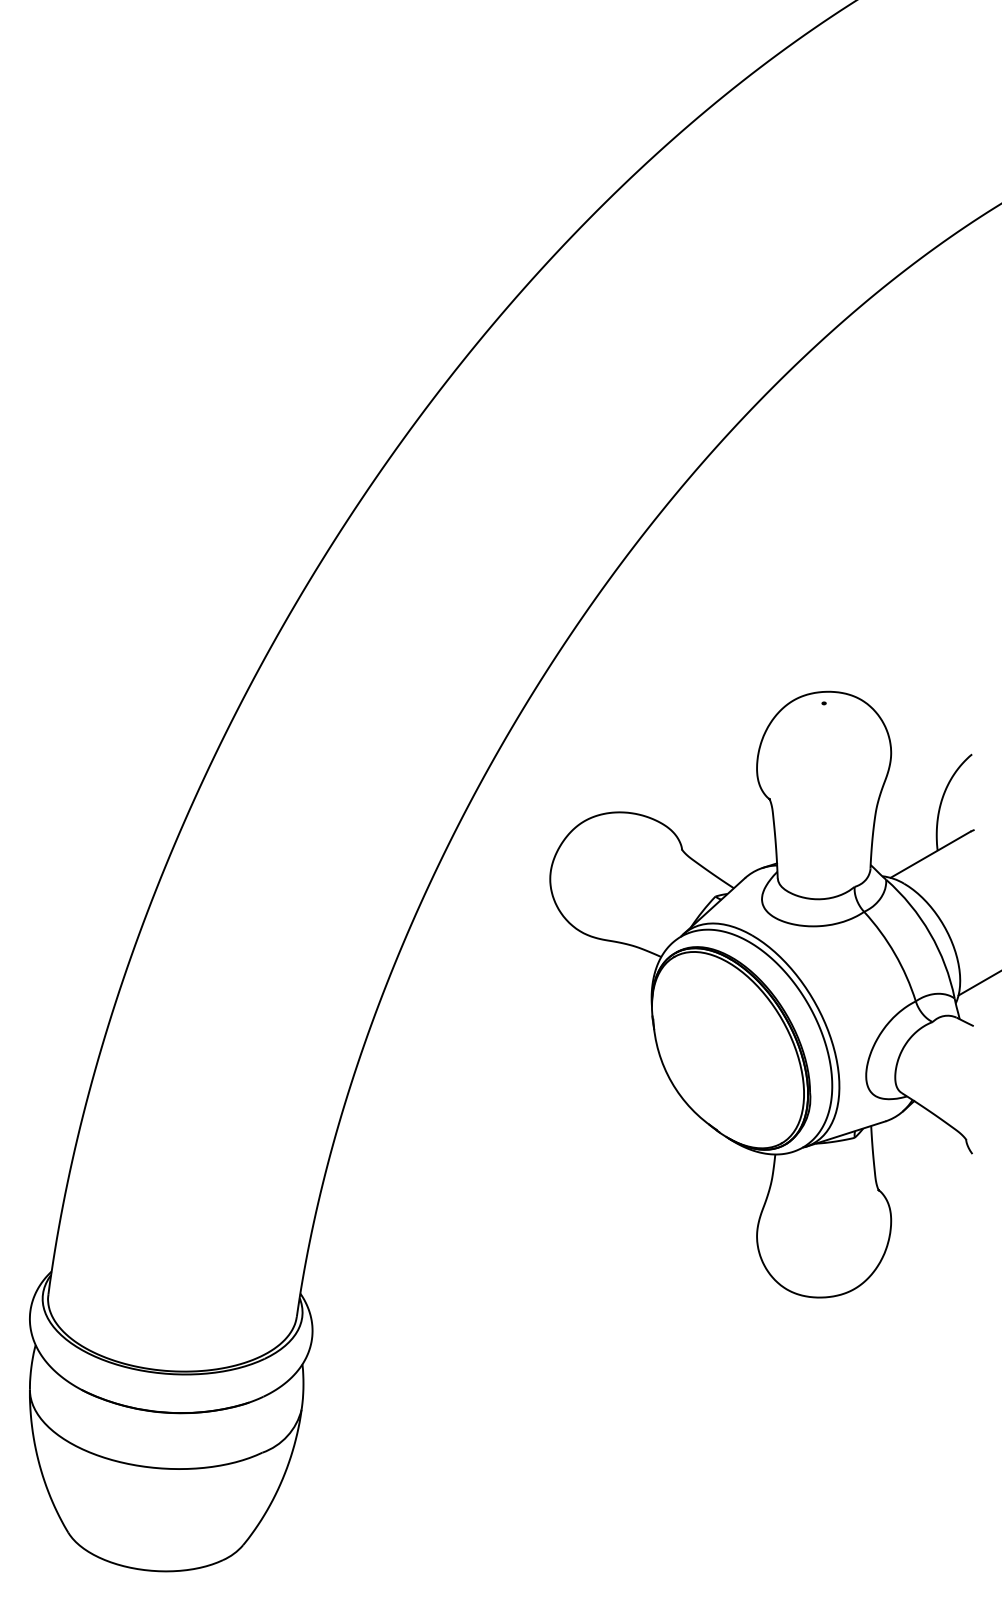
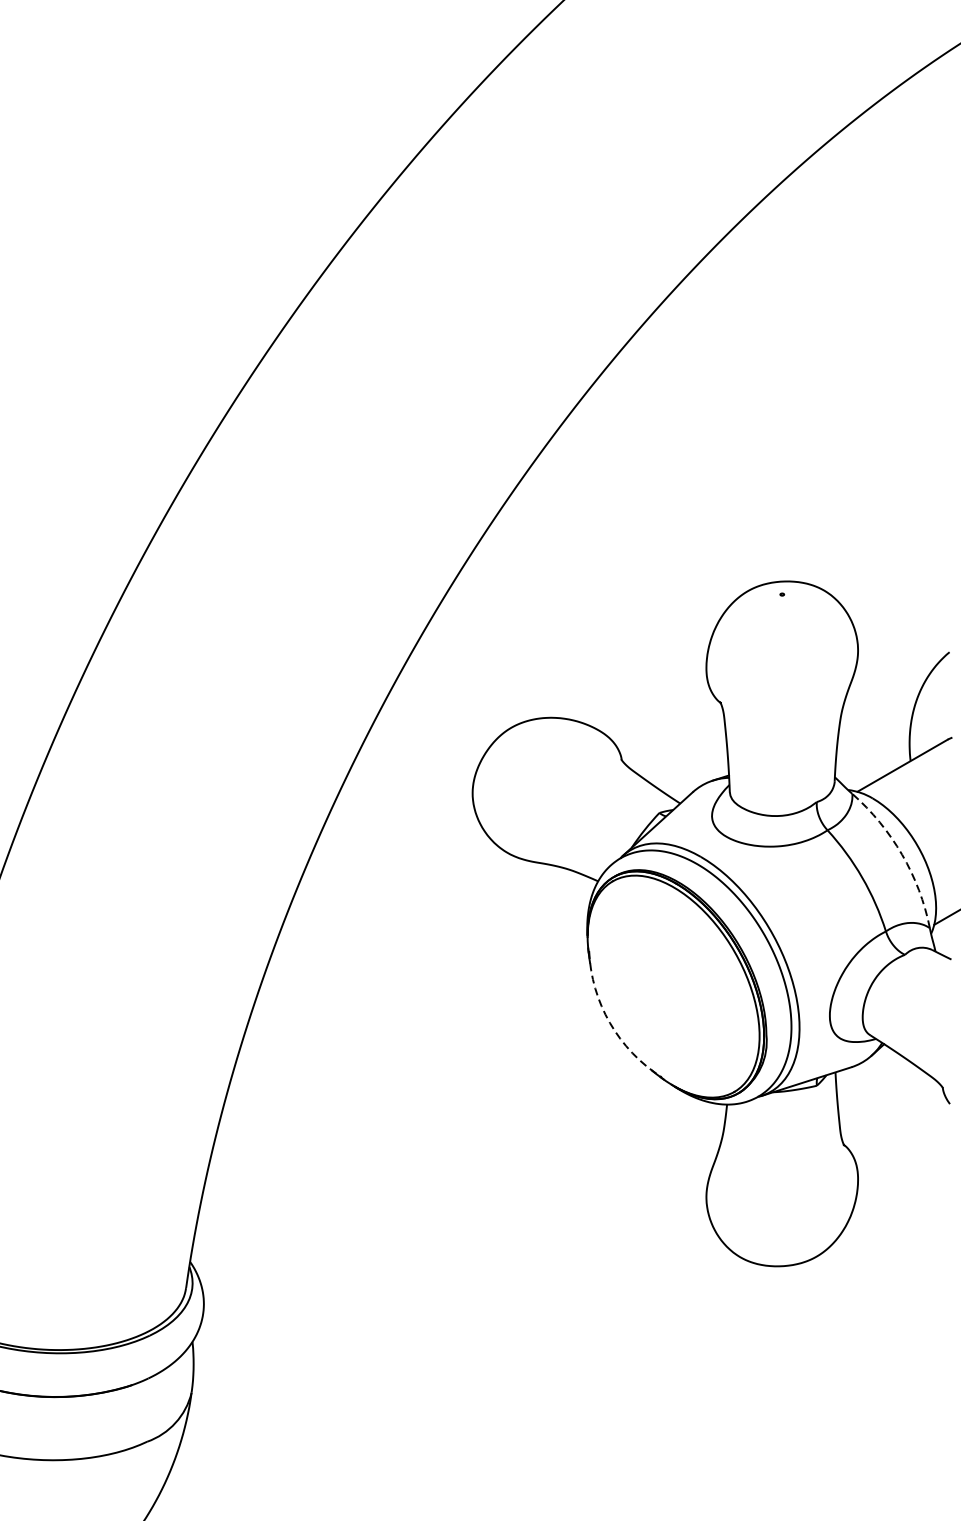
arc: (930, 933) -> (902, 854), solid -> dashed
arc: (671, 1082) -> (609, 1023), solid -> dashed

